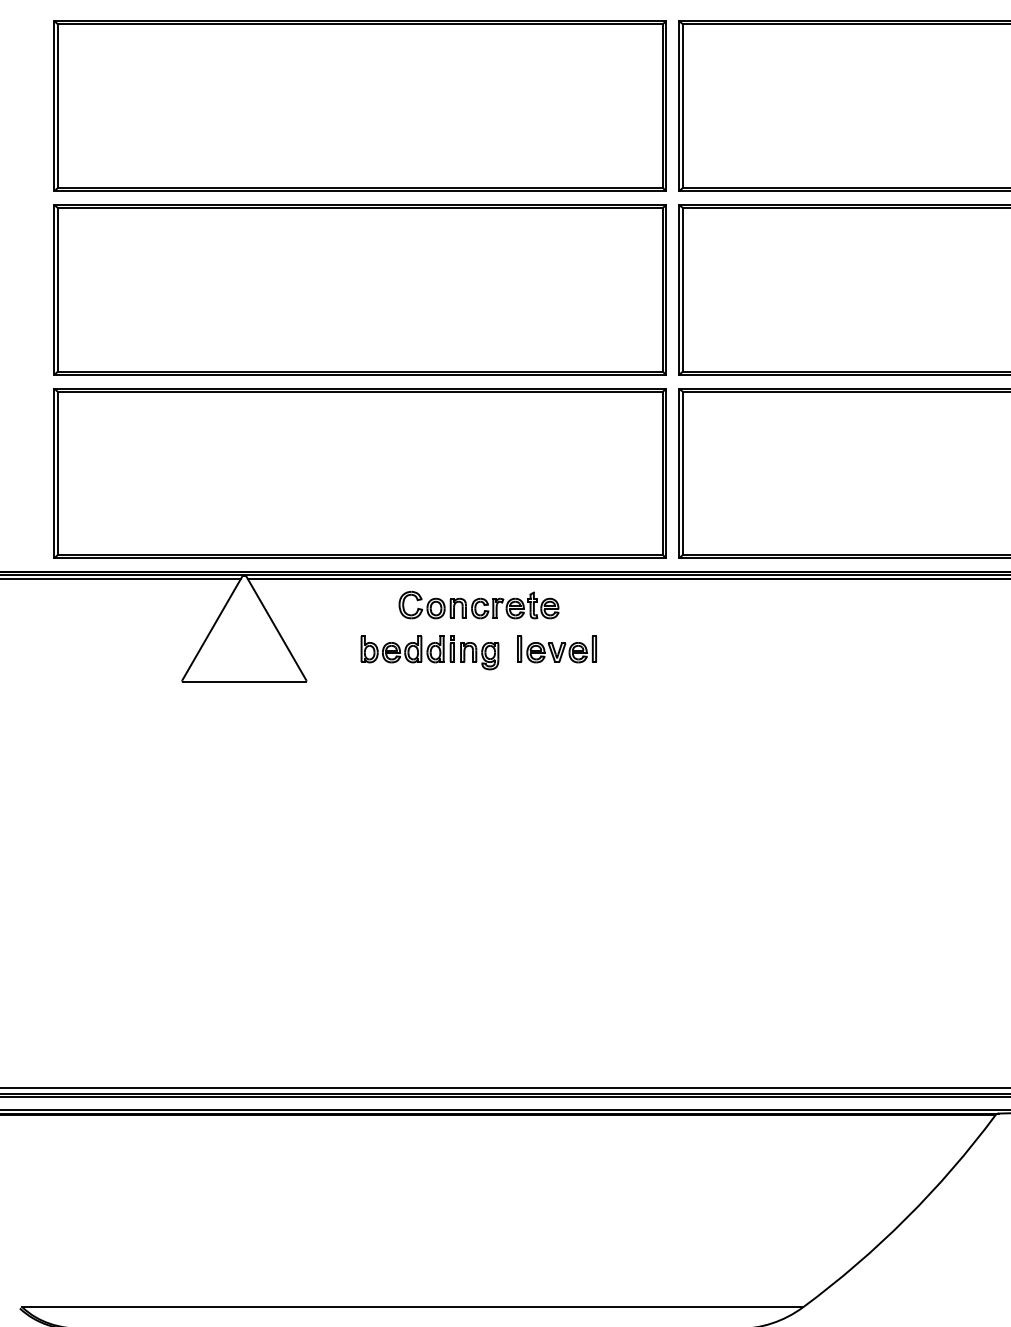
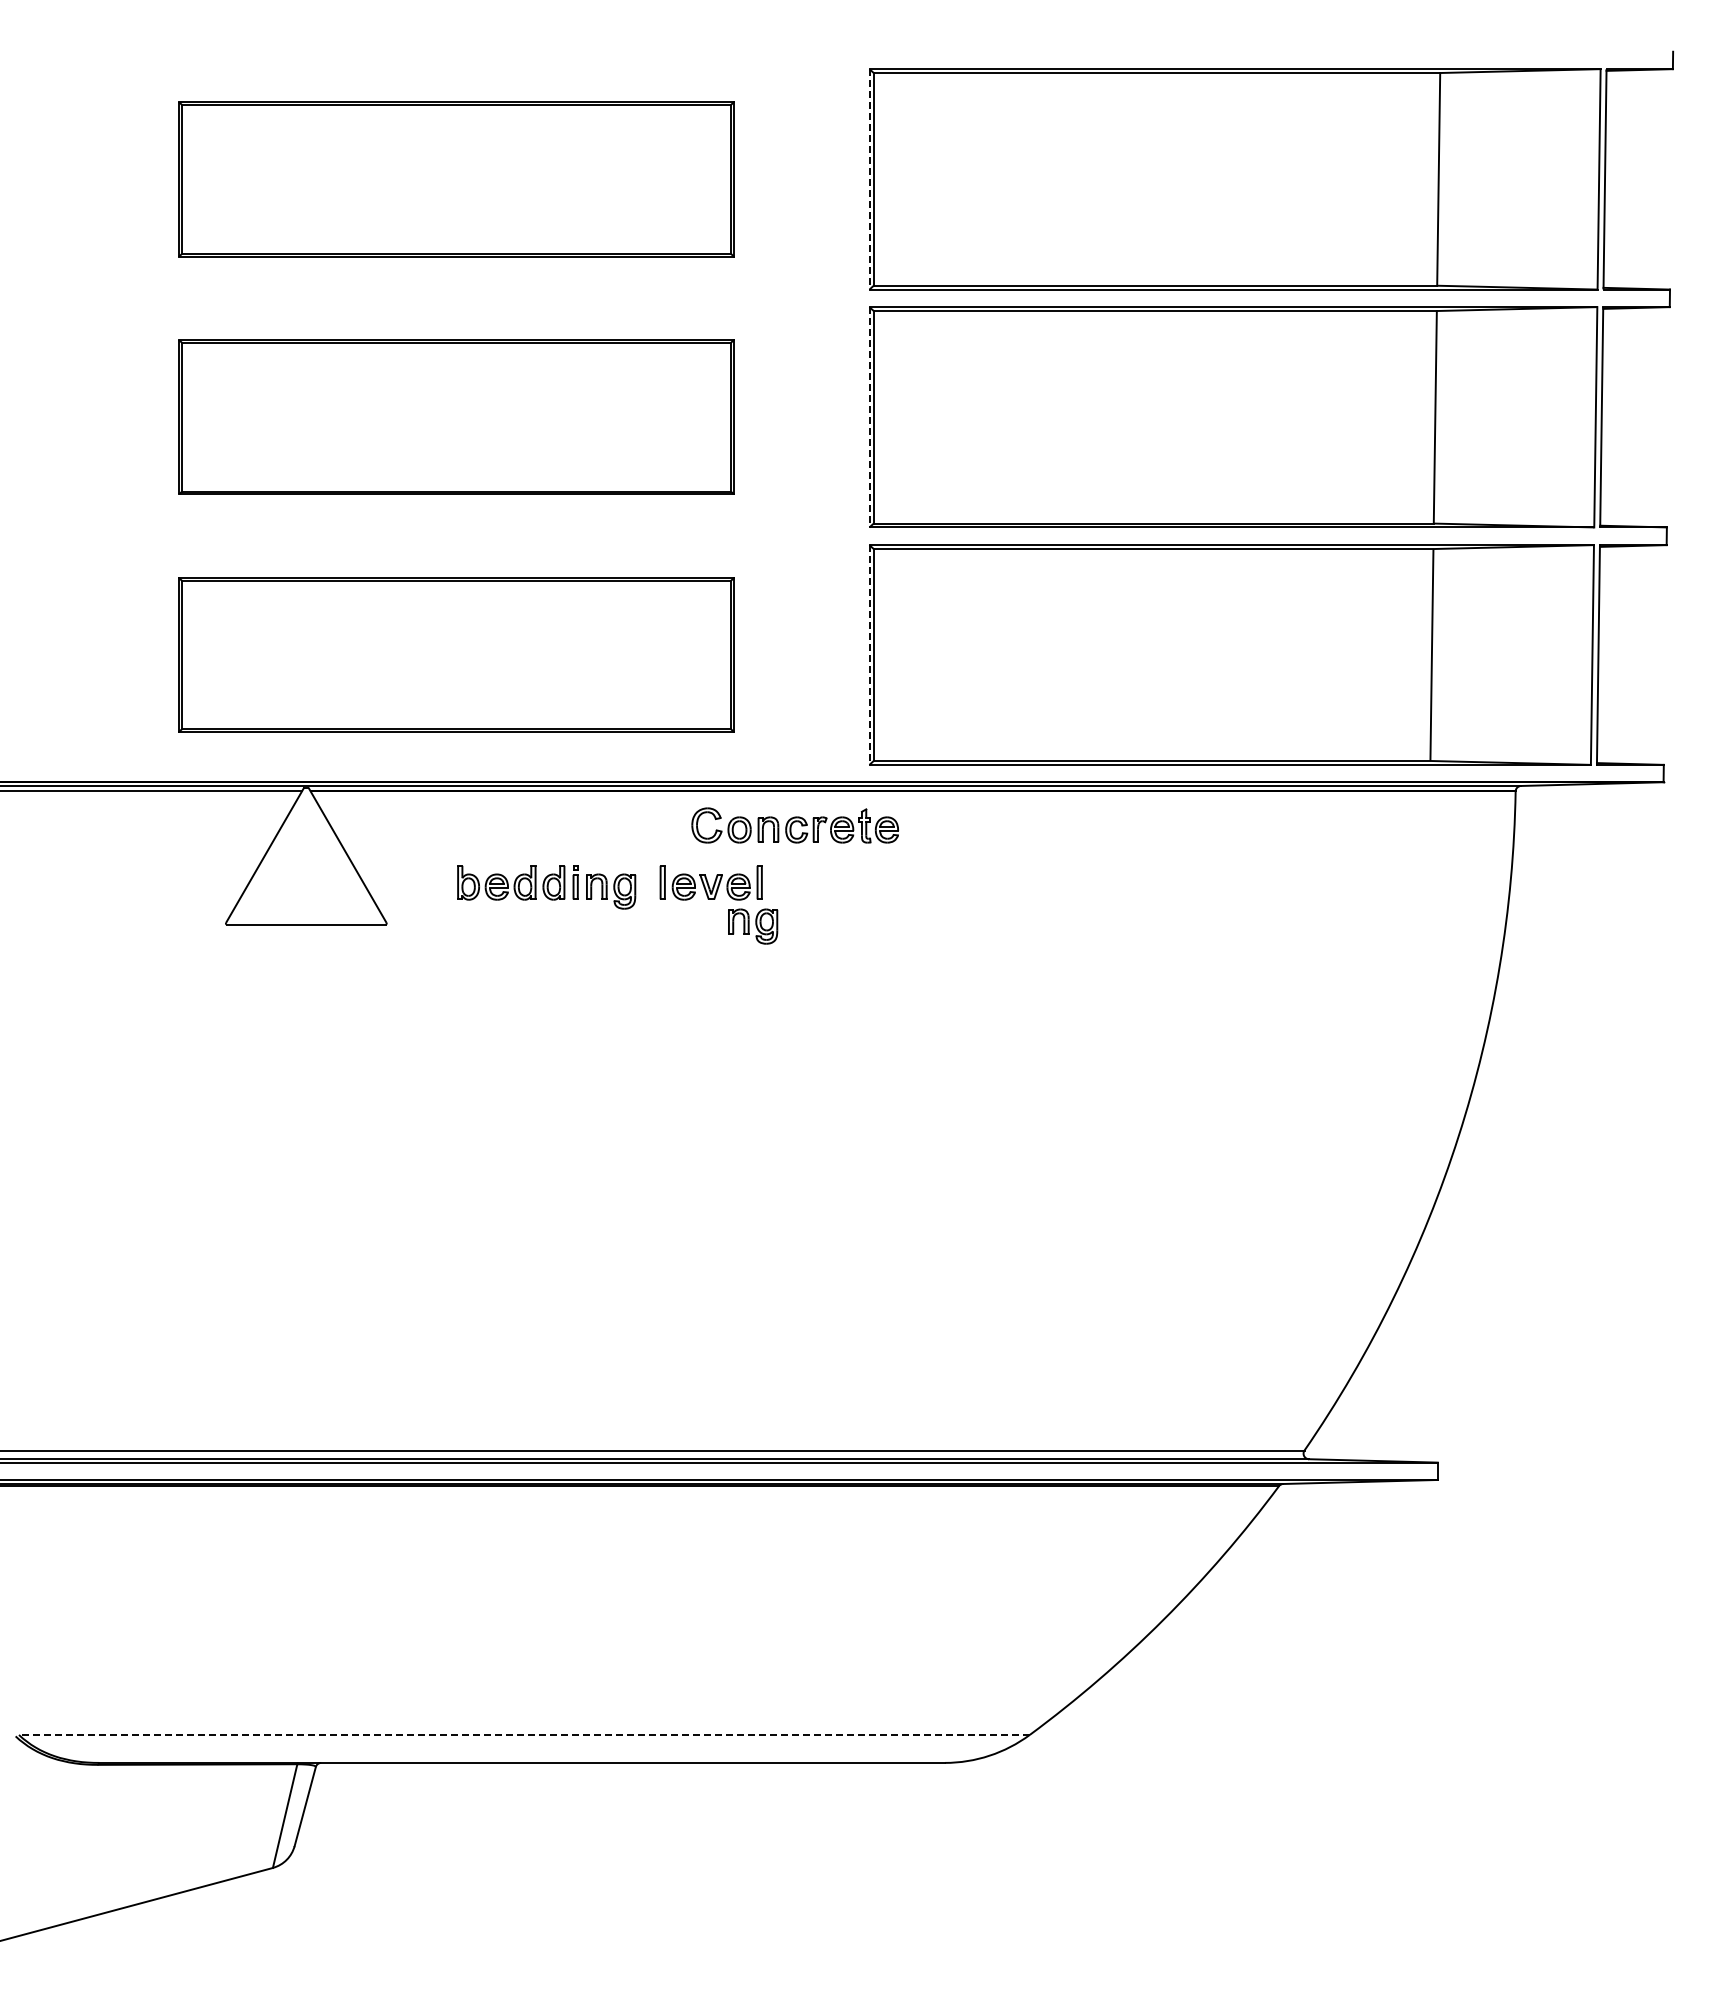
part: (360, 106) -> (456, 179), size x0.7
line: (679, 106) -> (869, 179), solid -> dashed
part: (360, 289) -> (456, 416), size x0.7
line: (679, 290) -> (869, 417), solid -> dashed
part: (360, 473) -> (456, 654), size x0.7
line: (679, 473) -> (869, 655), solid -> dashed
part: (478, 605) -> (794, 825), moved
part: (589, 683) -> (753, 926), added
line: (412, 1307) -> (523, 1734), solid -> dashed

